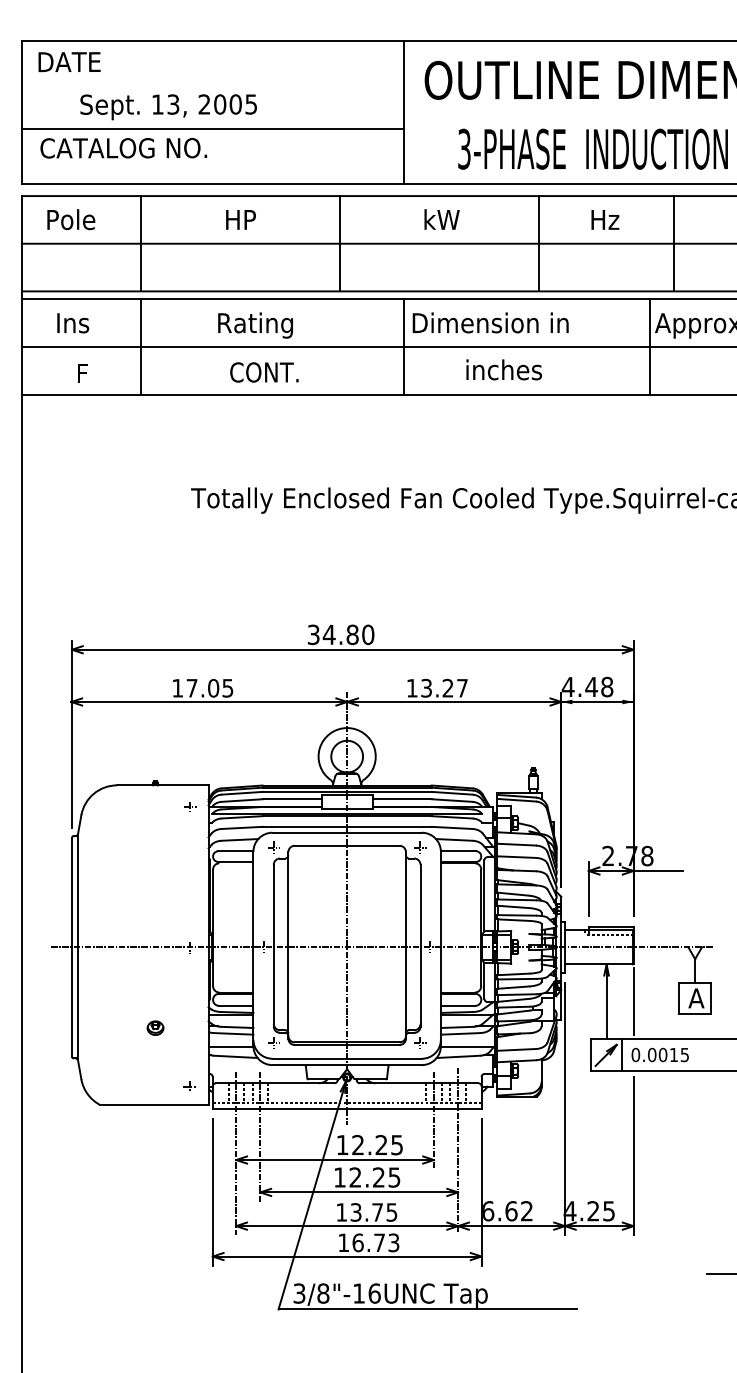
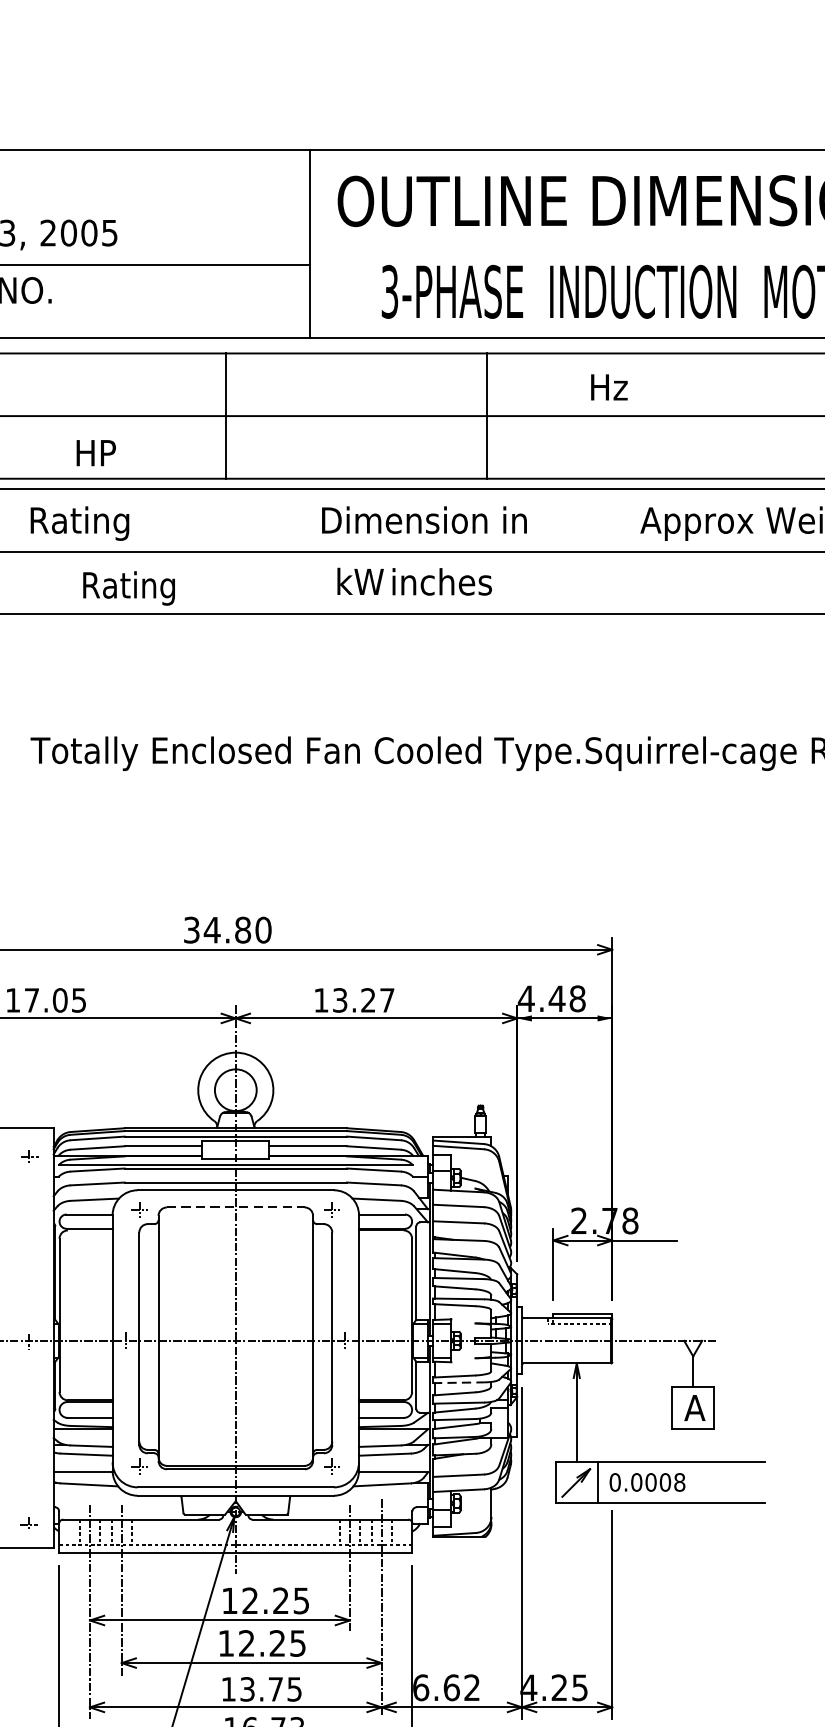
text: (240, 219) -> (95, 452), moved
text: (441, 219) -> (359, 581), moved
text: (605, 219) -> (609, 386), moved
line: (673, 243) -> (664, 415), removed
text: (255, 325) -> (79, 523), moved
line: (403, 346) -> (309, 551), removed
line: (649, 346) -> (633, 551), removed
text: (265, 374) -> (128, 587), CONT. -> Rating
line: (347, 845) -> (236, 1207), solid -> dashed
line: (517, 979) -> (459, 1383), solid -> dashed
line: (633, 1000) -> (612, 1410), removed
text: (679, 1054) -> (672, 1481), 0.0015 -> 0.0008

